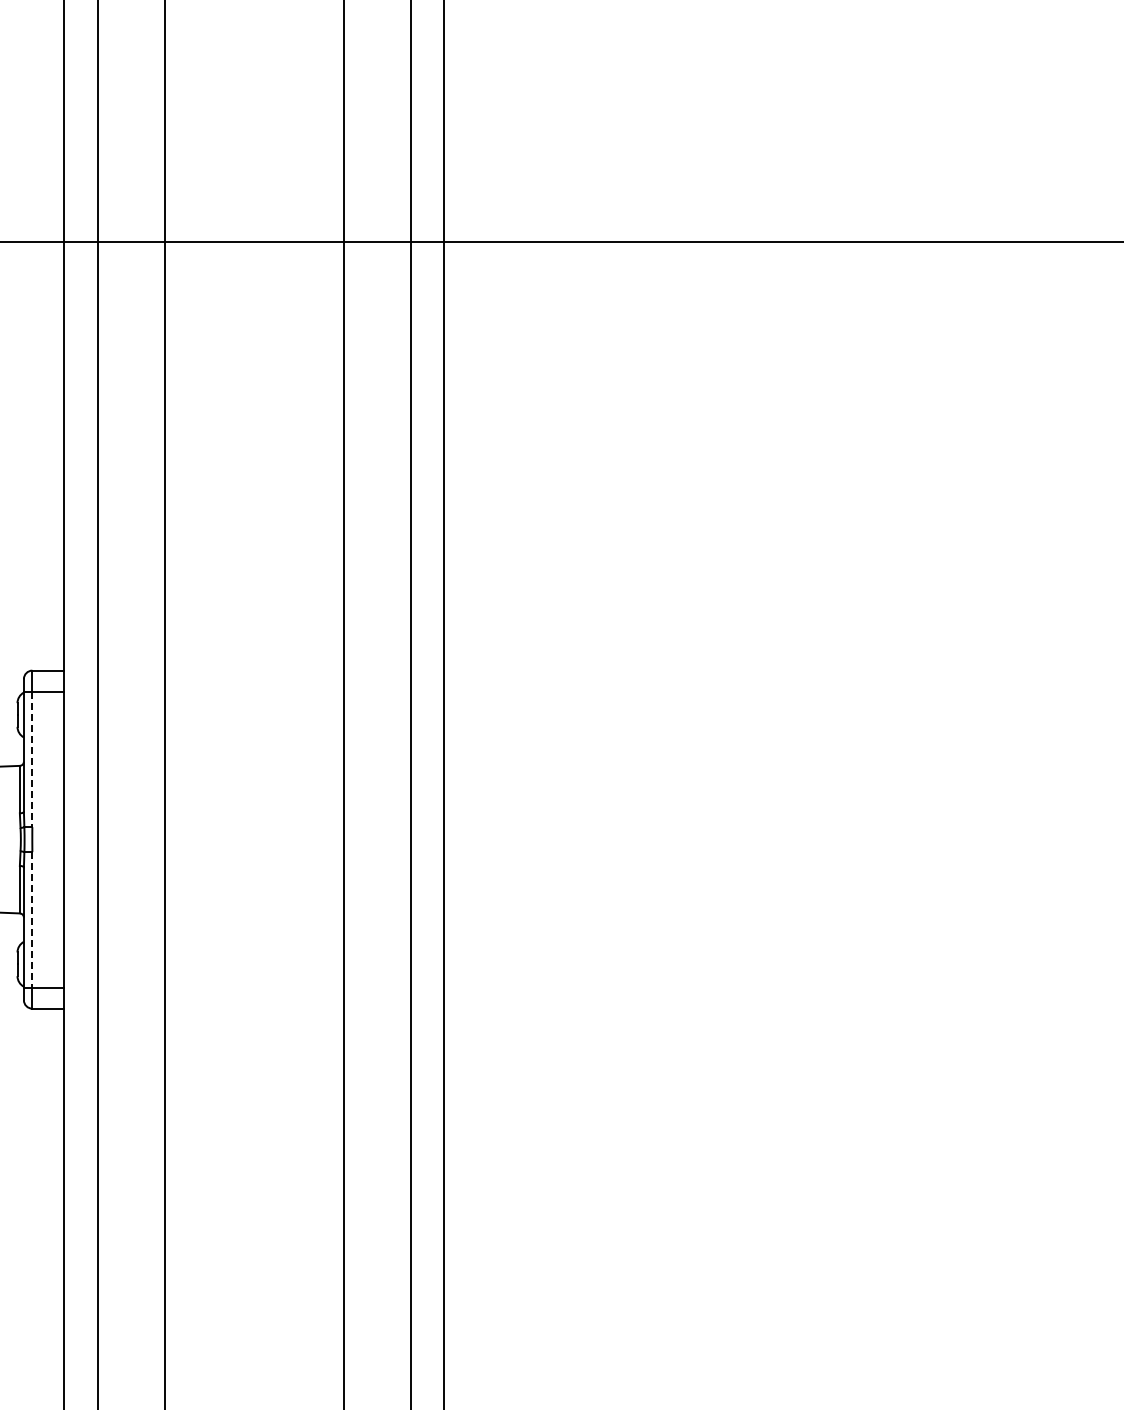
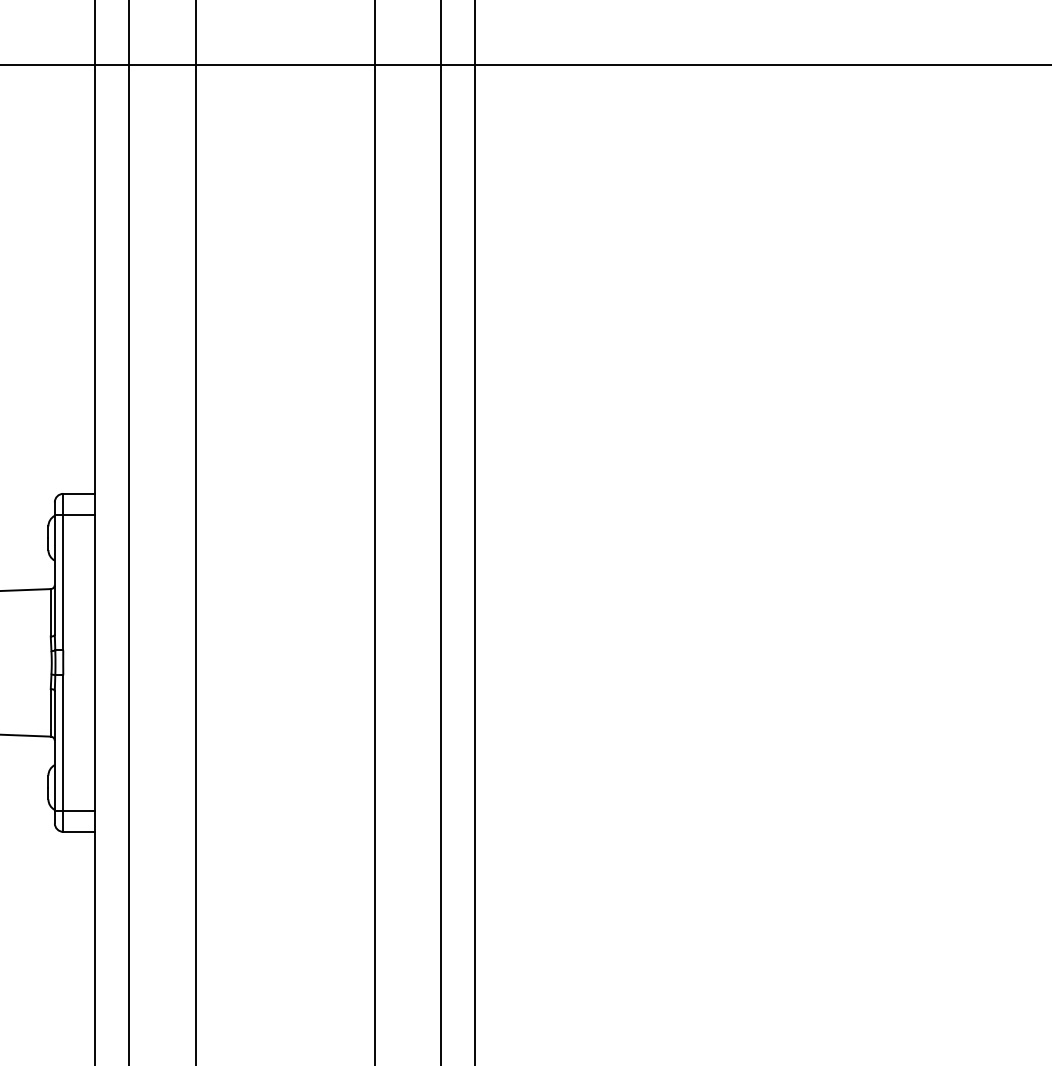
line: (32, 759) -> (63, 582), dashed -> solid
line: (32, 919) -> (63, 742), dashed -> solid

